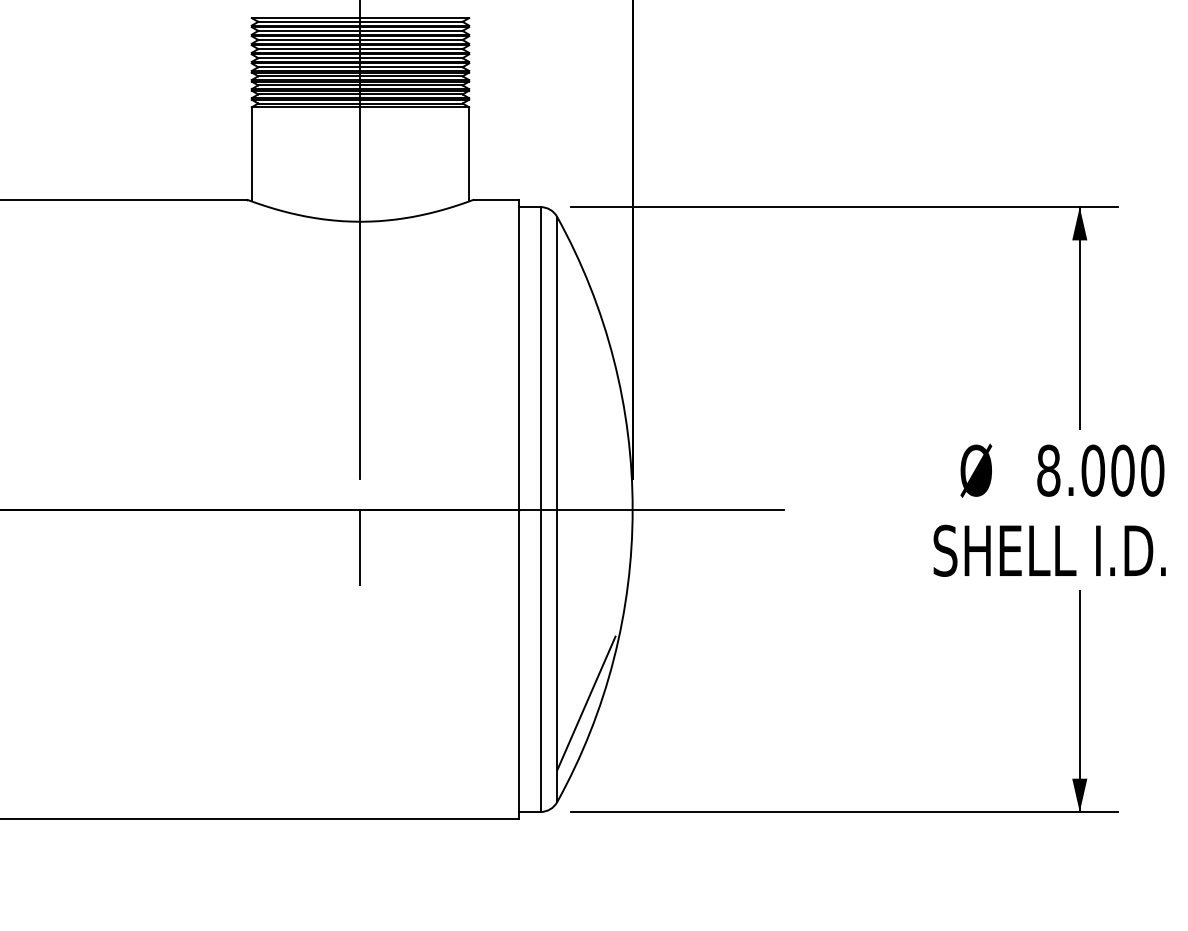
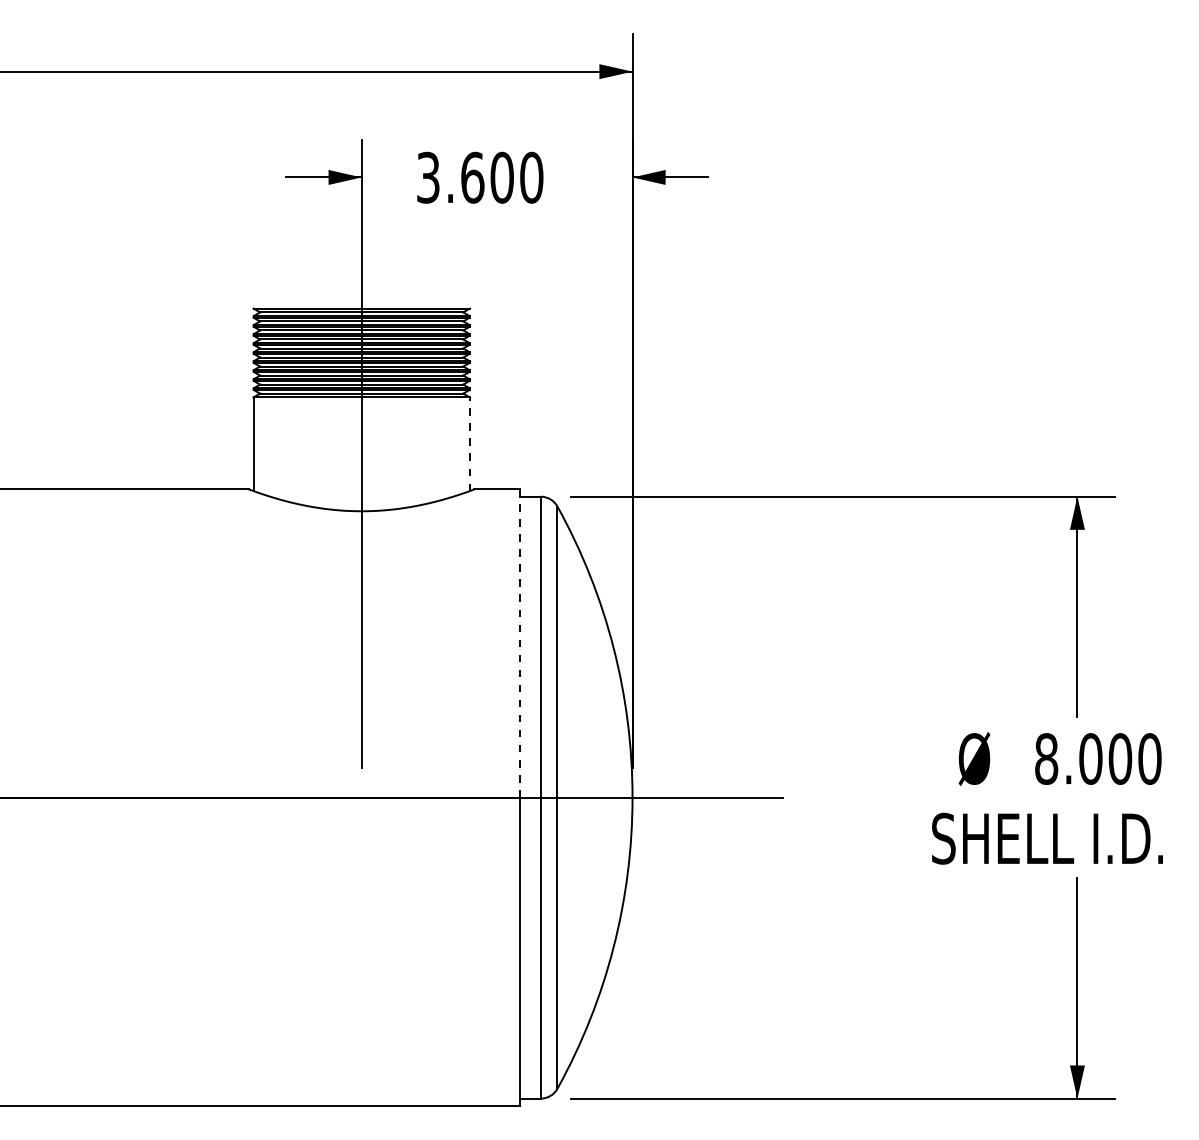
line: (468, 154) -> (469, 444), solid -> dashed
line: (519, 353) -> (519, 642), solid -> dashed
line: (360, 546) -> (361, 834), removed
line: (586, 703) -> (586, 990), removed

